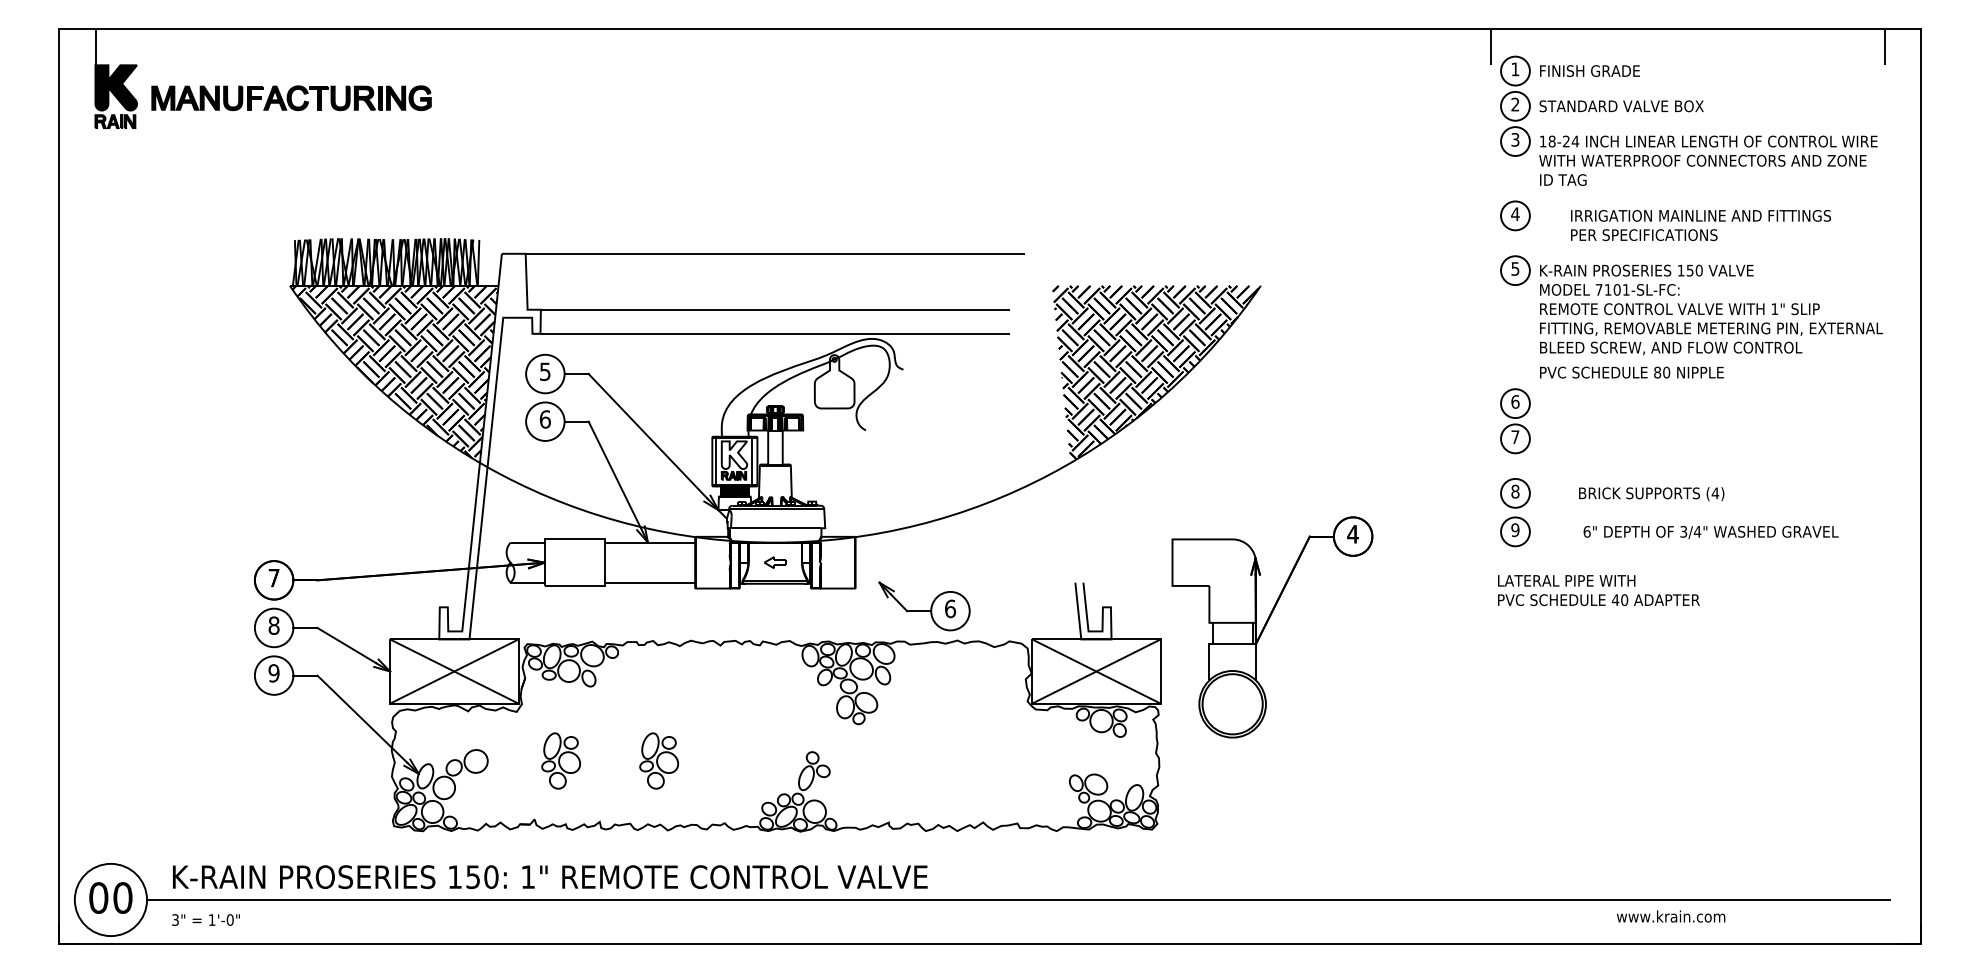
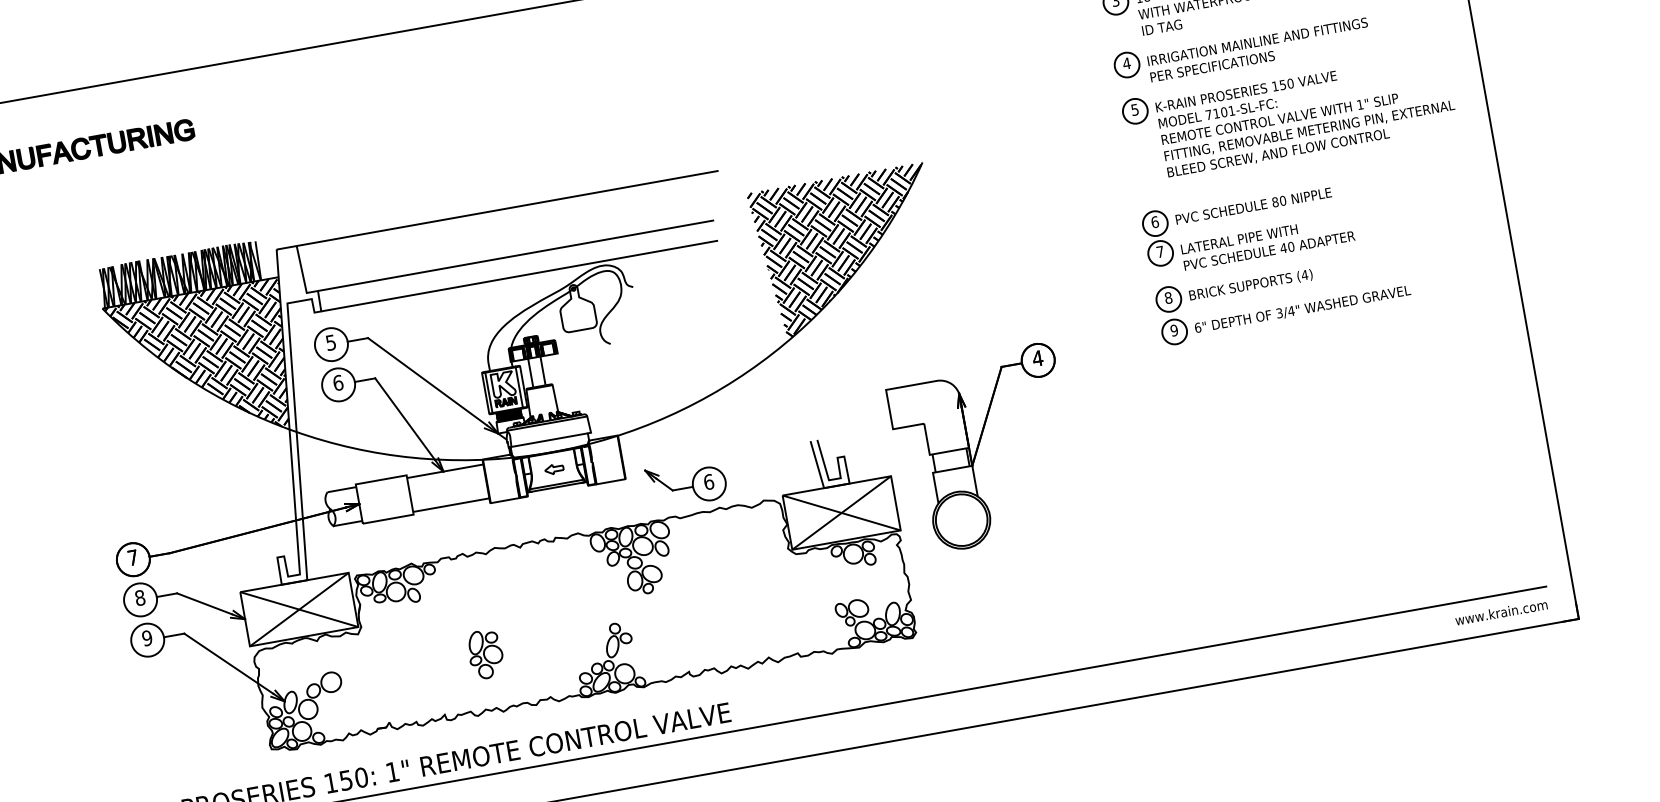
text: (1700, 225) -> (1258, 50), moved
text: (1631, 372) -> (1253, 206), moved
text: (1651, 494) -> (1250, 285), moved
text: (1710, 532) -> (1302, 309), moved
text: (1598, 590) -> (1267, 242), moved
part: (561, 760) -> (403, 668), removed
text: (1671, 916) -> (1501, 612), moved

